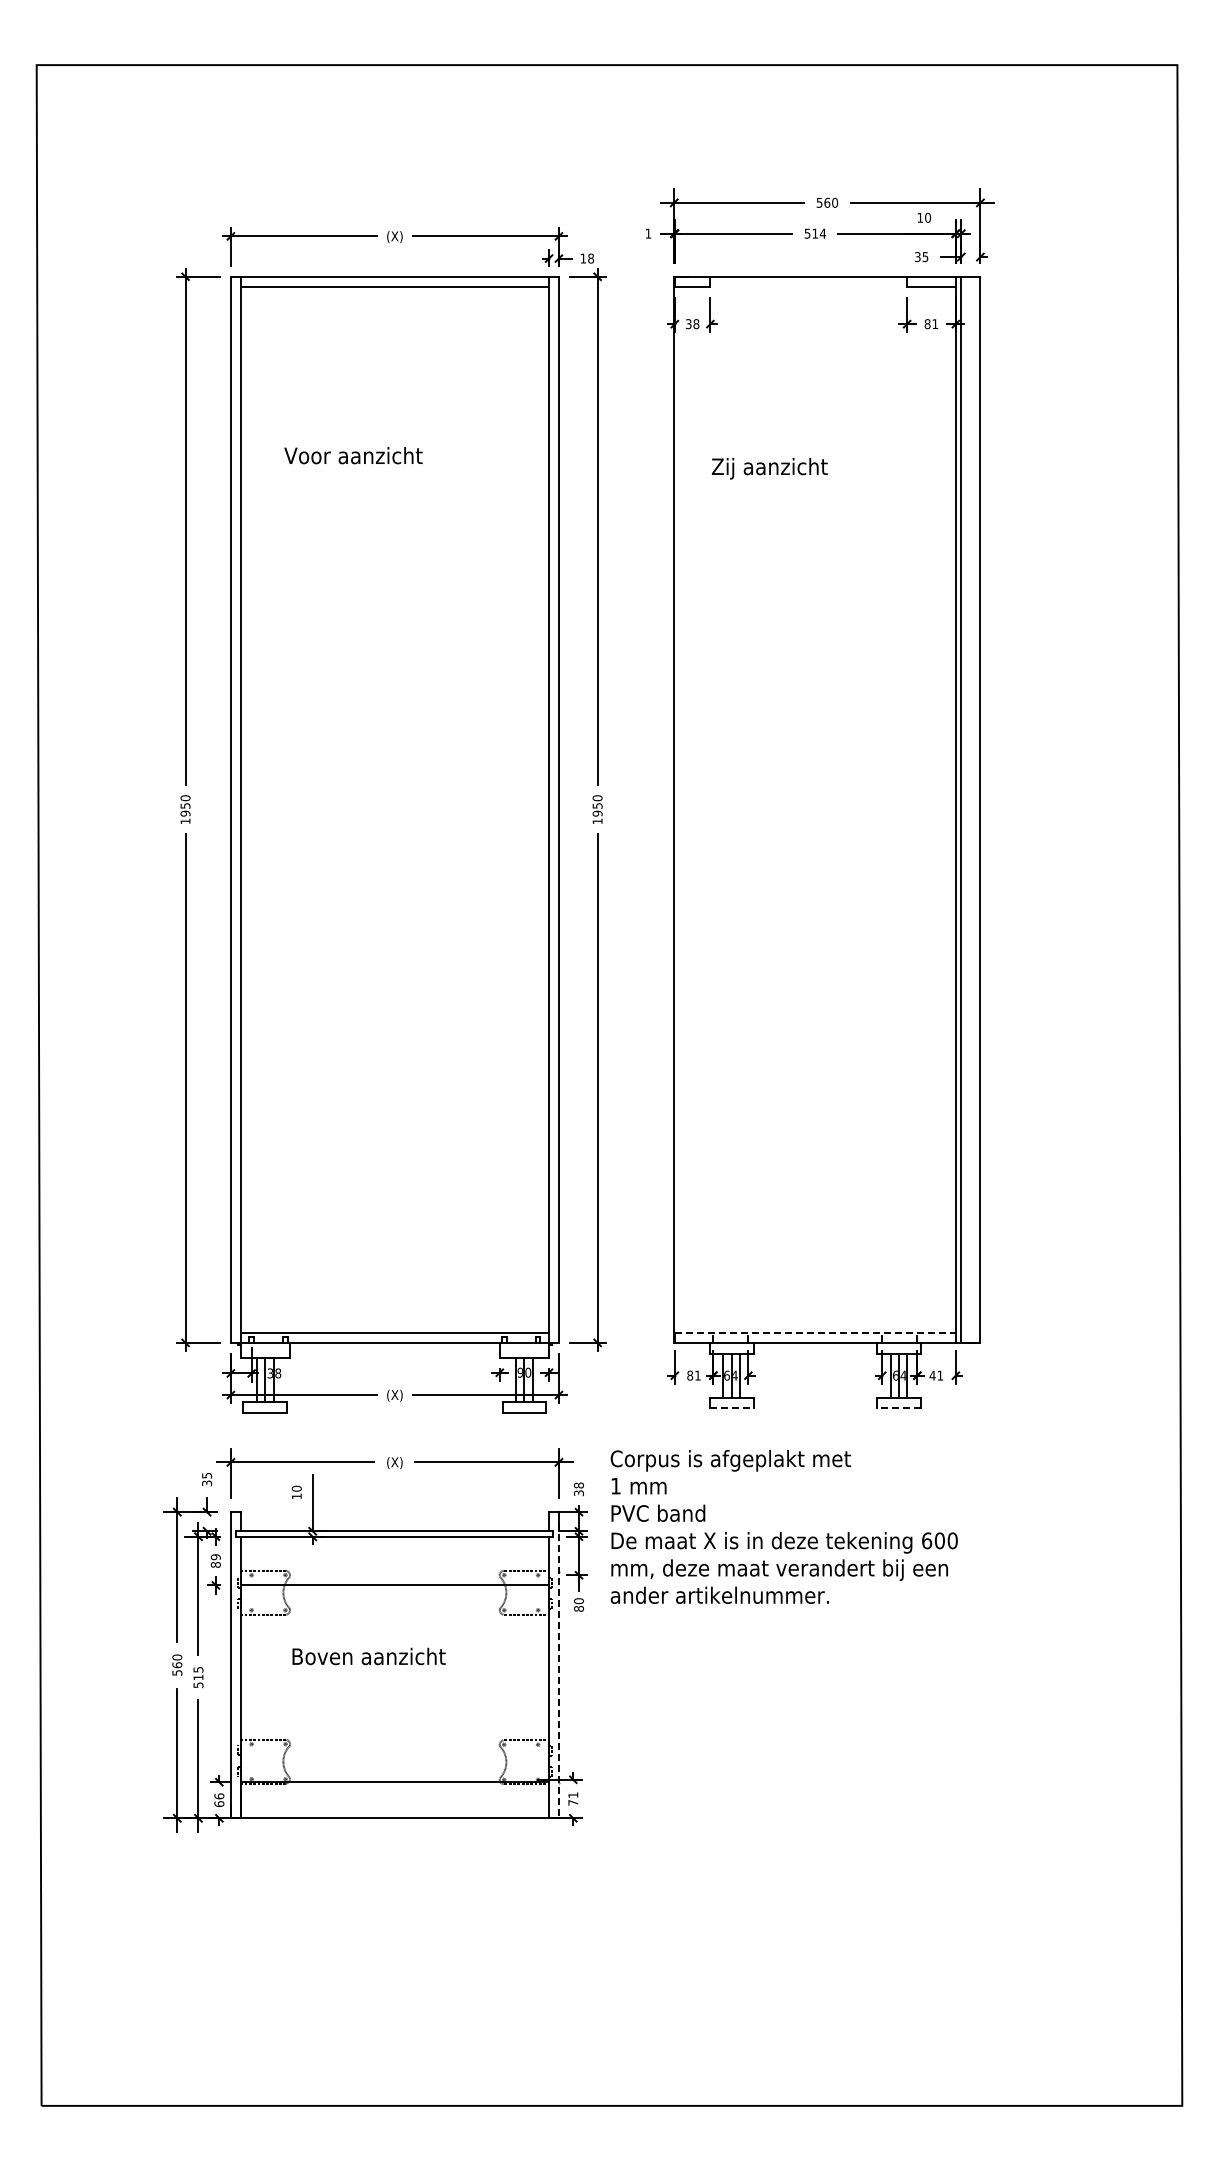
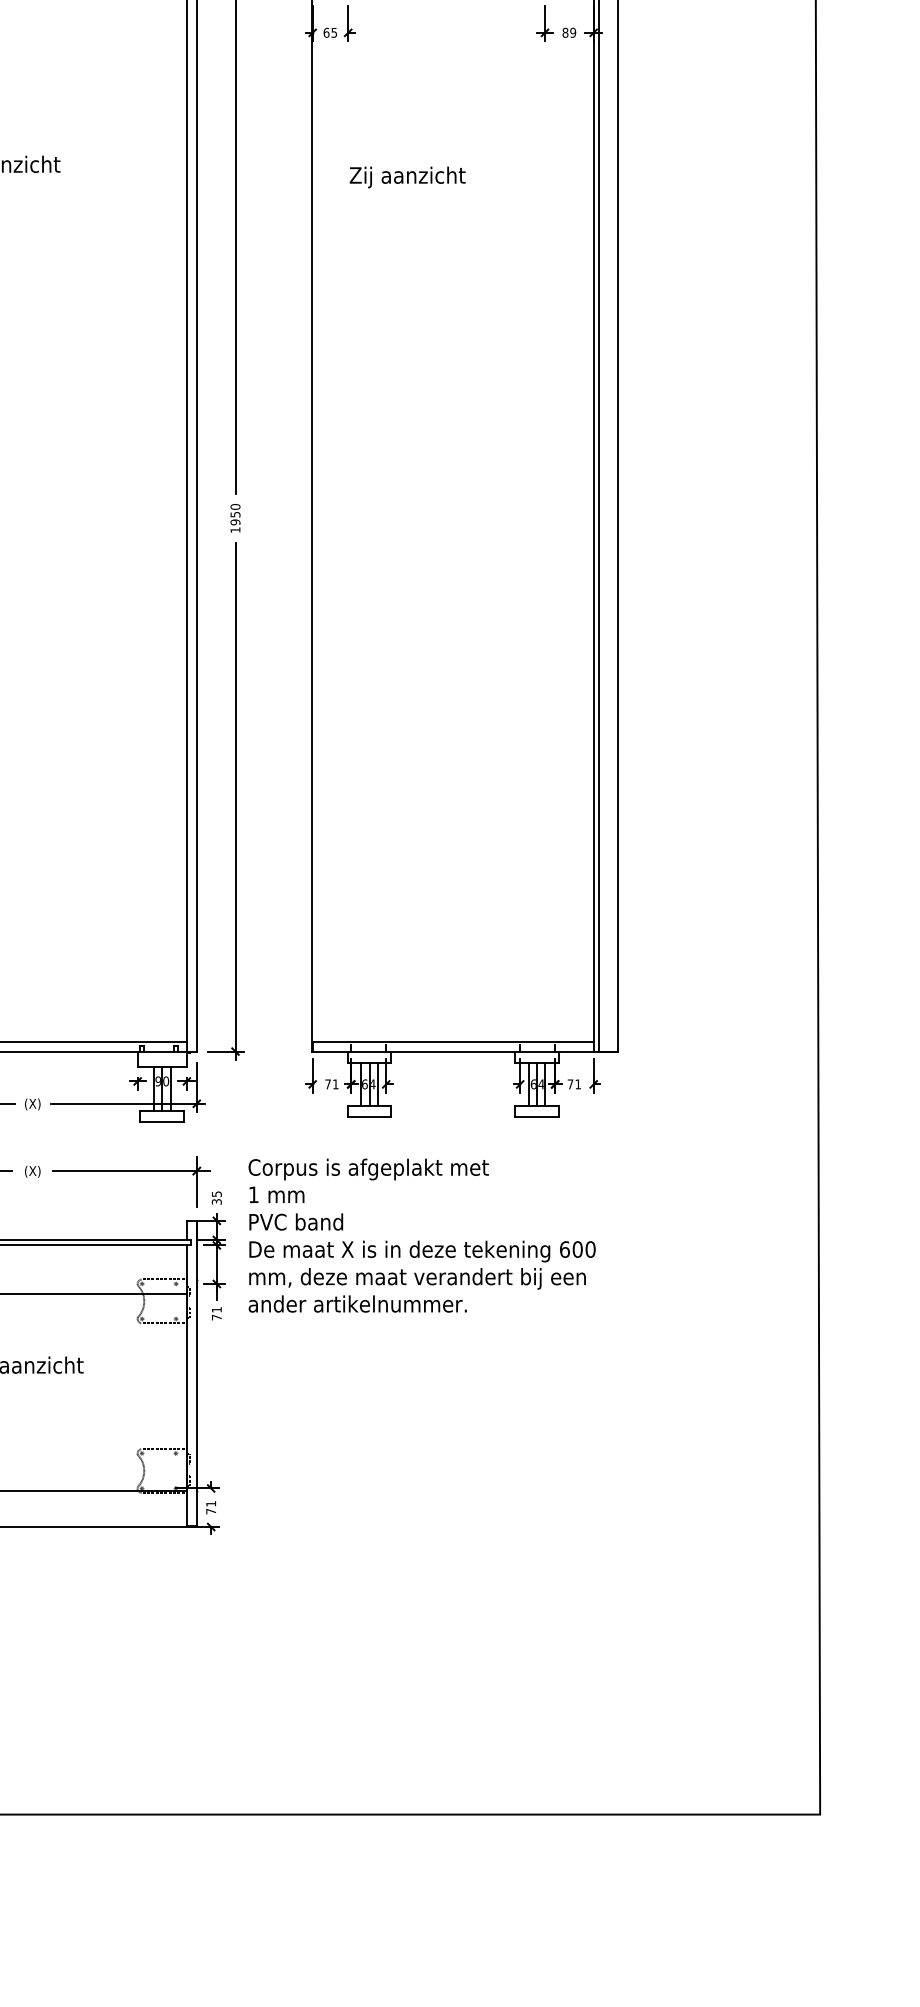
text: (692, 324) -> (330, 33), 38 -> 65
text: (935, 324) -> (573, 33), 81 -> 89
line: (815, 1333) -> (453, 1042), dashed -> solid
text: (690, 1375) -> (328, 1084), 81 -> 71
text: (932, 1375) -> (570, 1084), 41 -> 71
line: (731, 1408) -> (369, 1117), dashed -> solid
line: (898, 1408) -> (536, 1117), dashed -> solid
text: (578, 1485) -> (216, 1194), 38 -> 35
text: (578, 1604) -> (216, 1313), 80 -> 71
line: (558, 1665) -> (196, 1374), dashed -> solid

